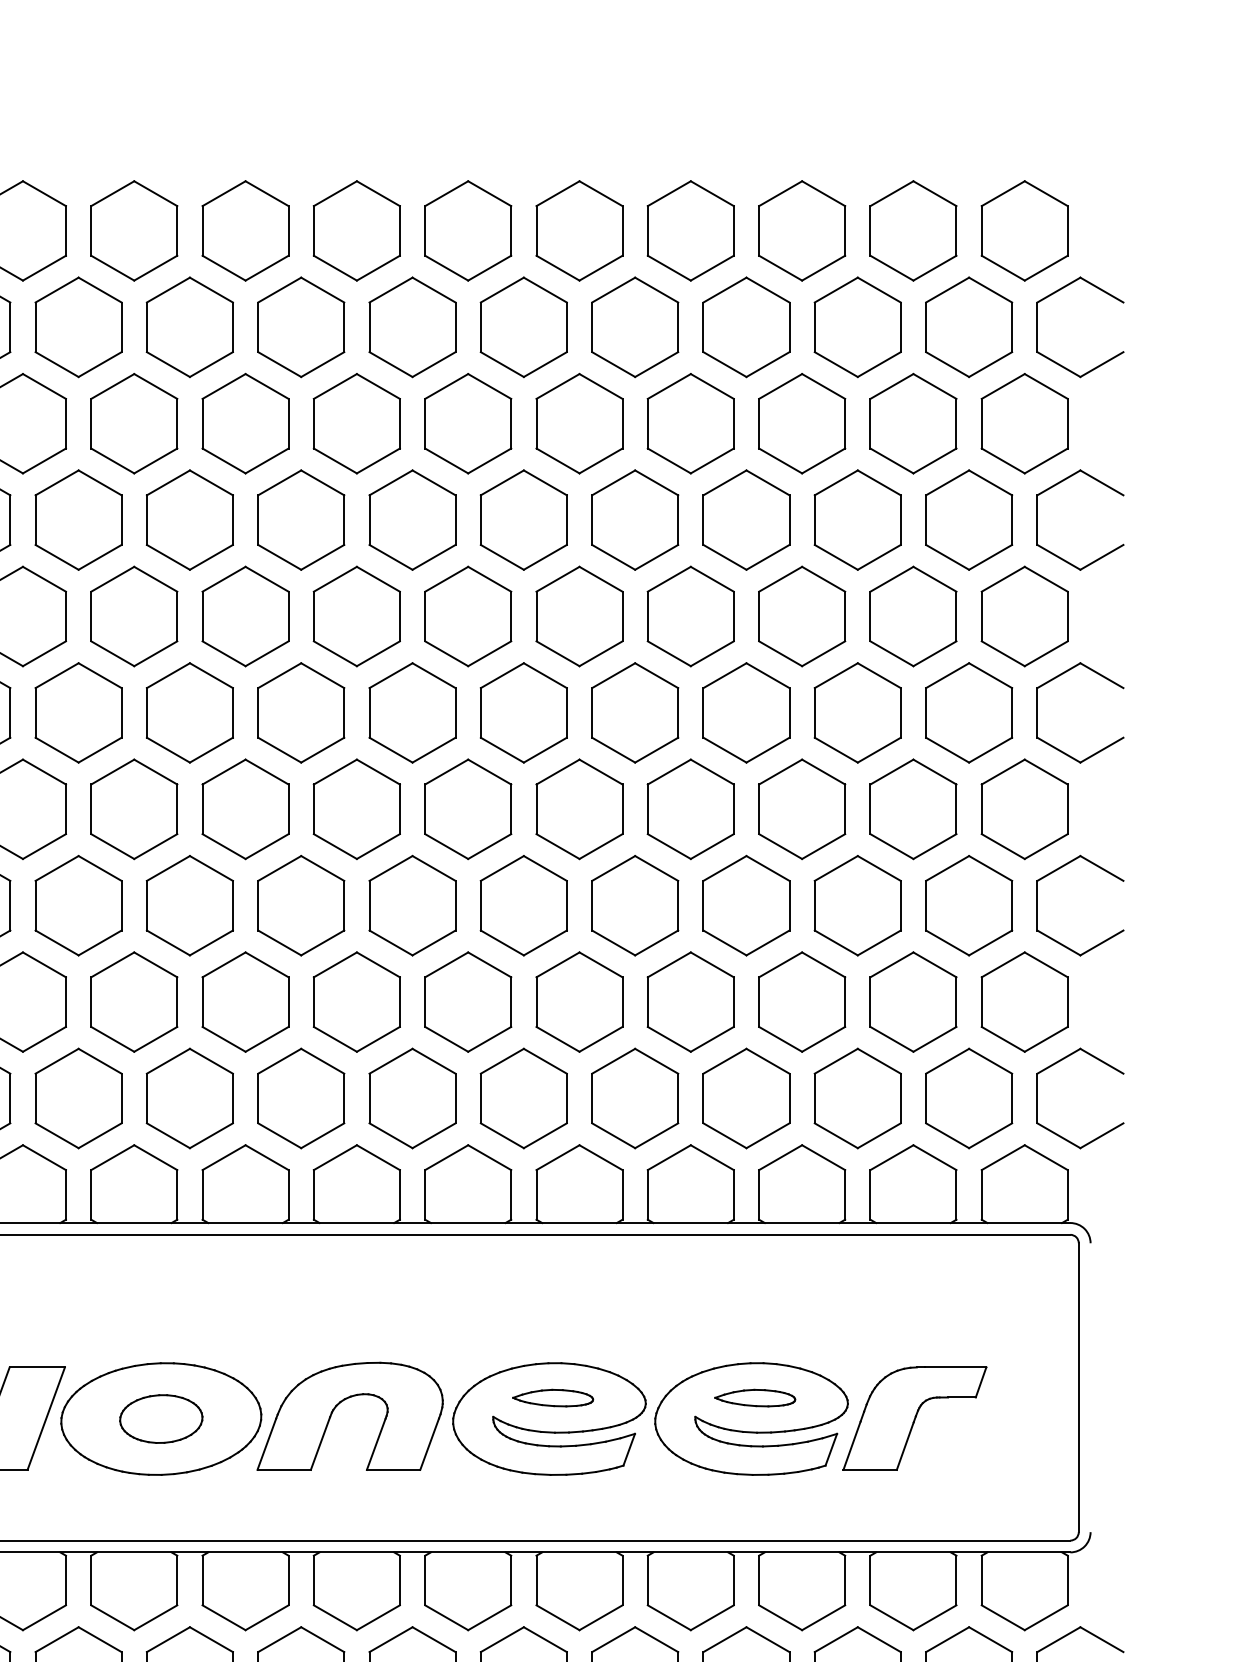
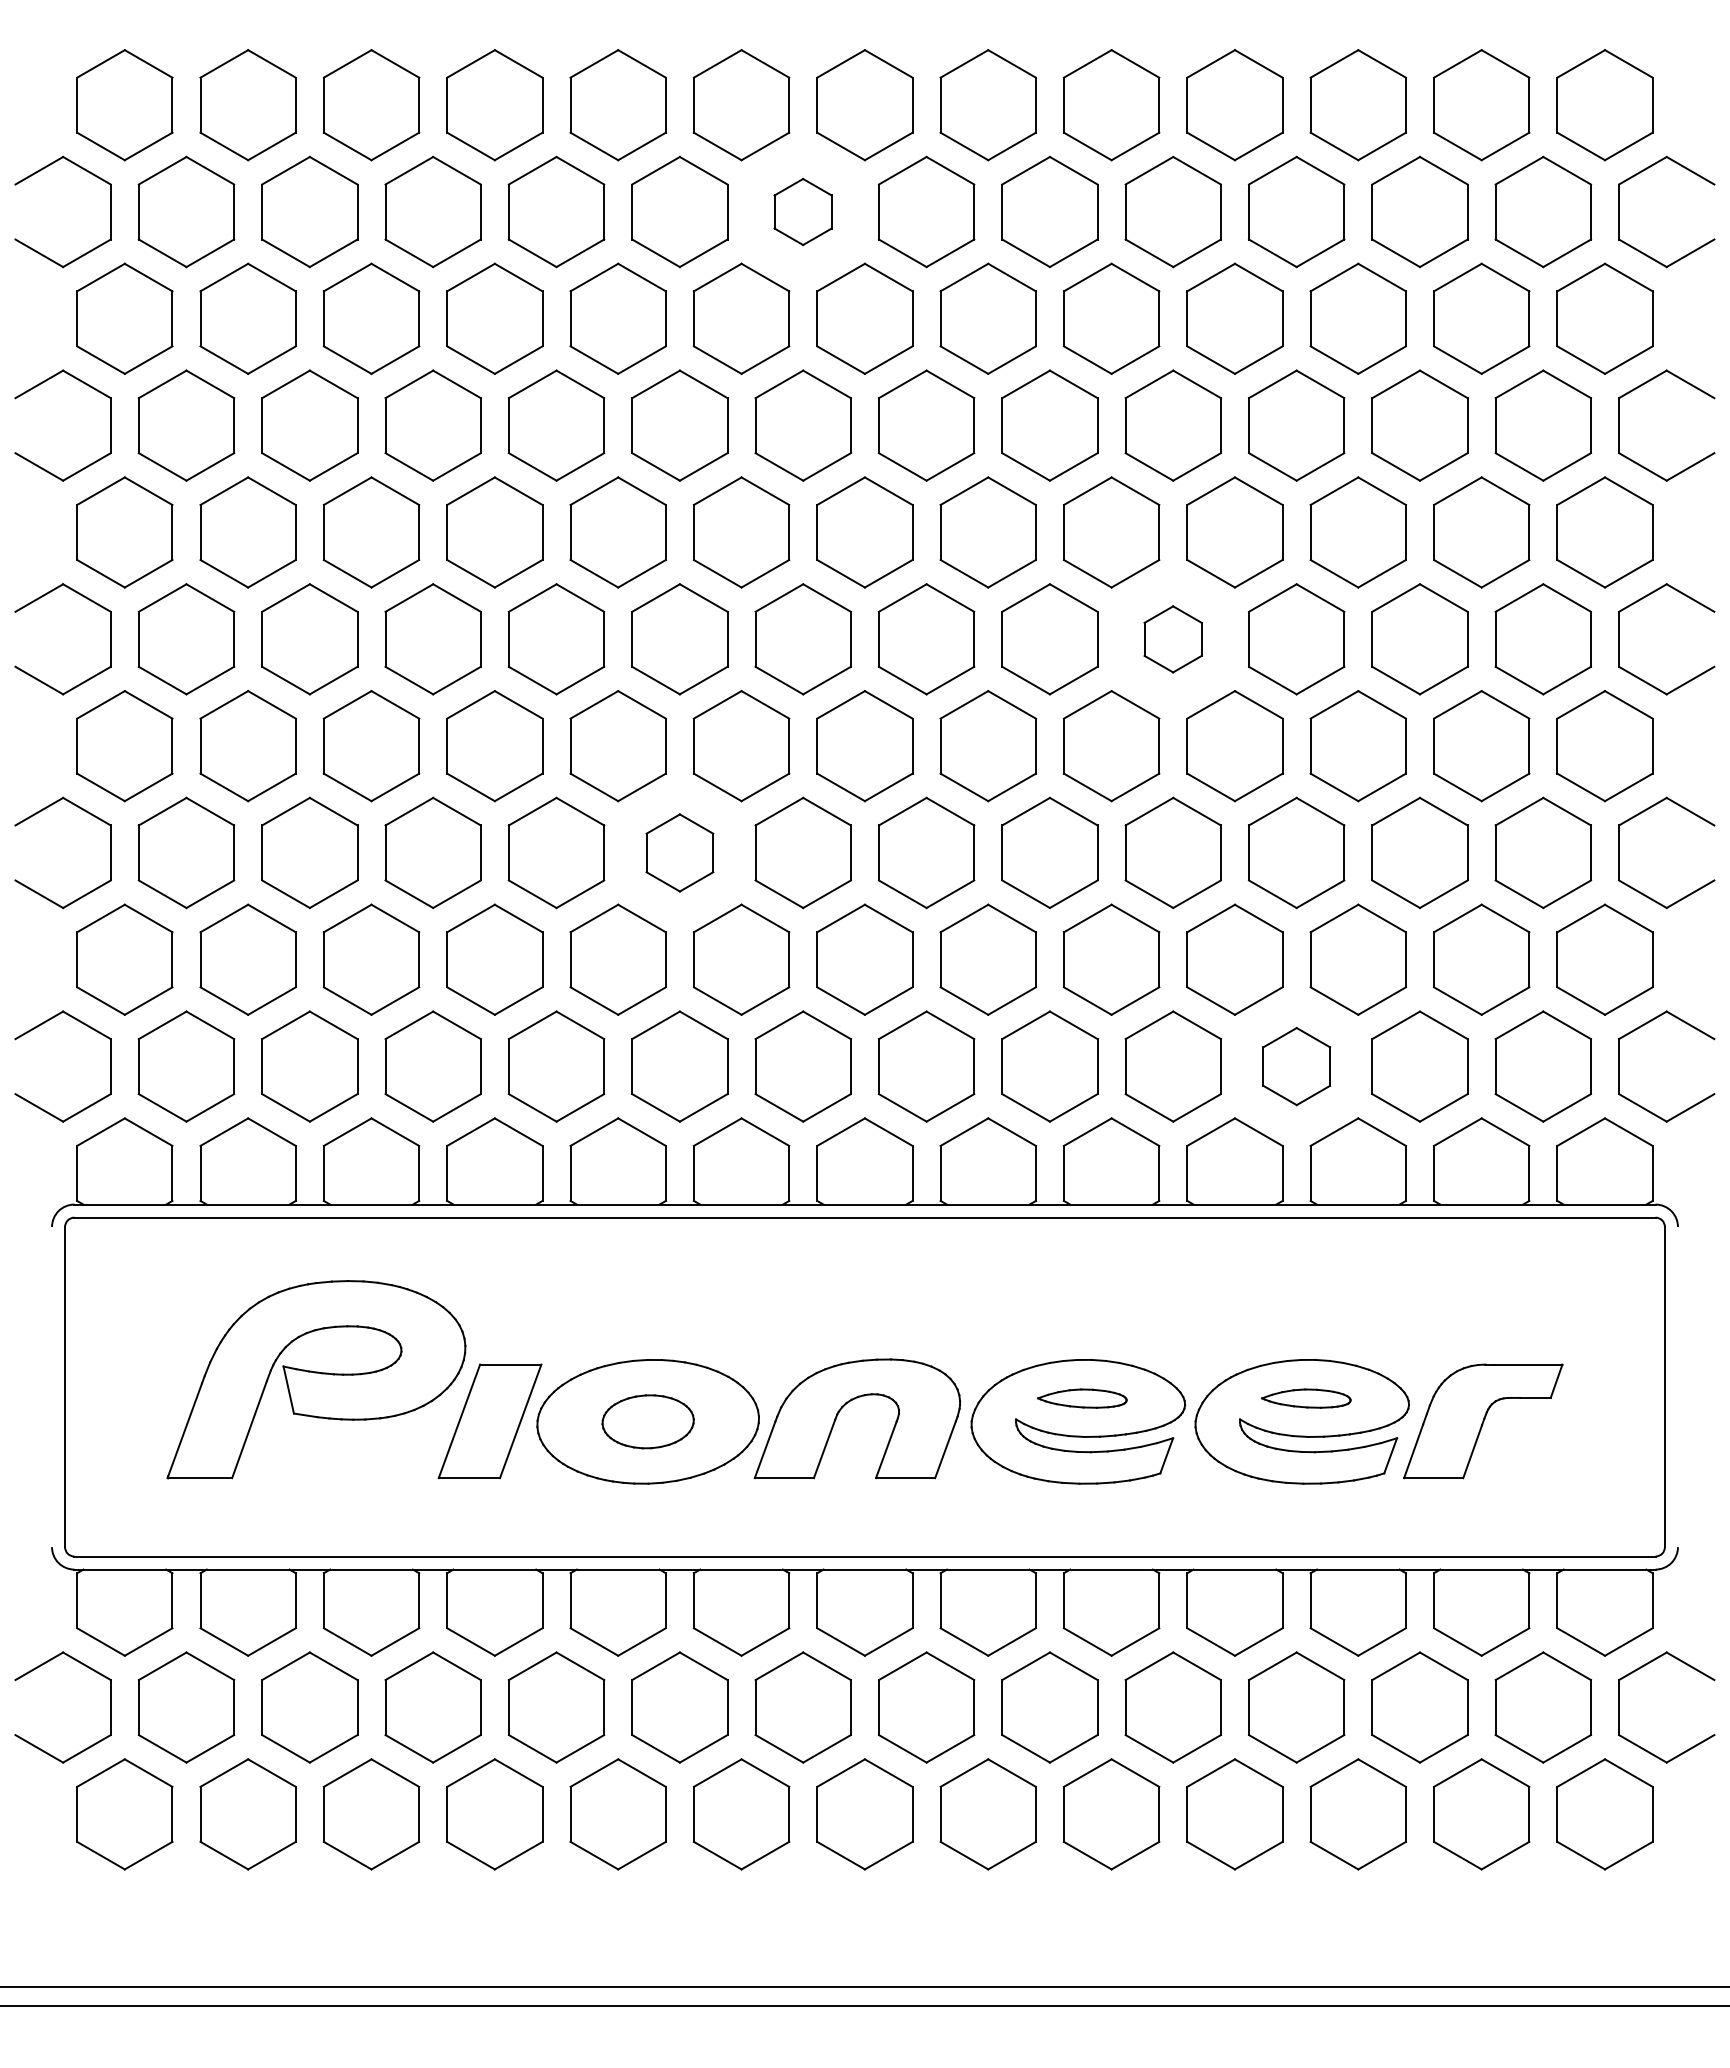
part: (300, 326) -> (802, 211), size x0.6
part: (634, 713) -> (1172, 639), size x0.6
part: (189, 905) -> (679, 852), size x0.7
part: (746, 1098) -> (1296, 1066), size x0.7

